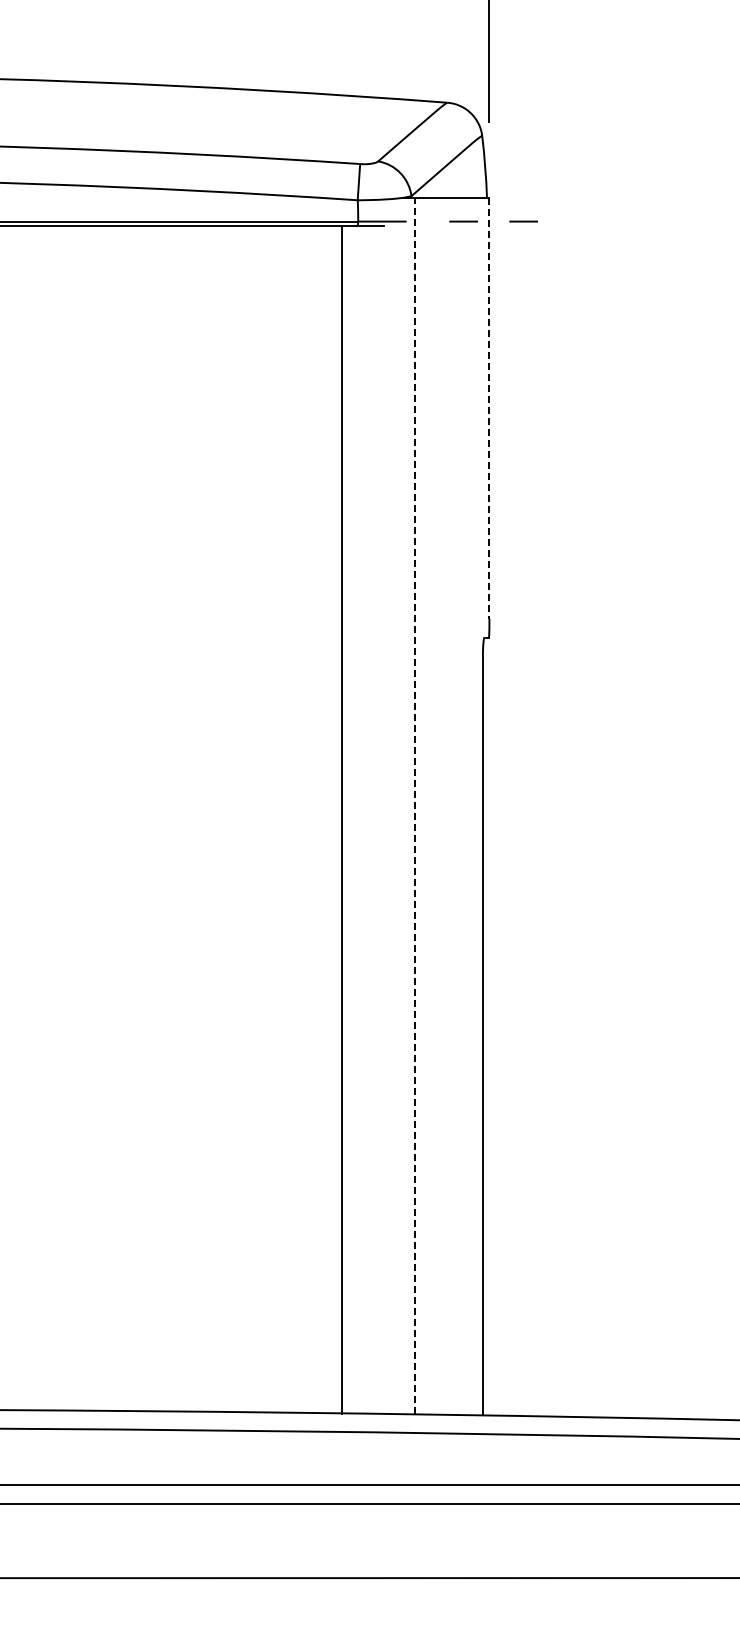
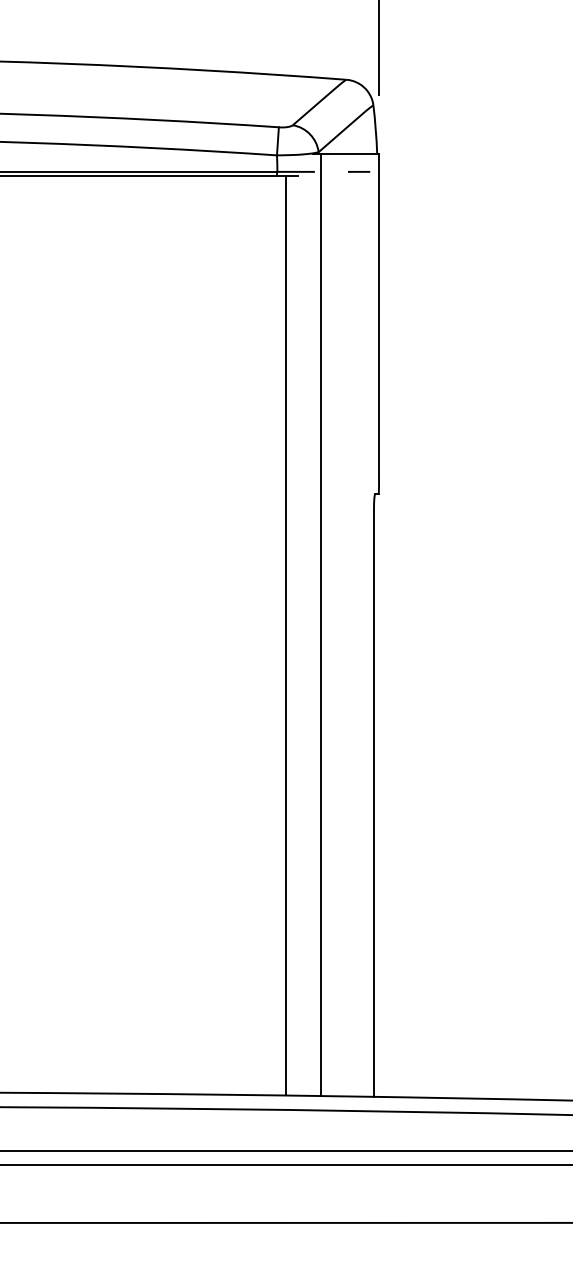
line: (523, 221) -> (405, 171), removed
line: (489, 408) -> (379, 316), dashed -> solid
line: (415, 805) -> (321, 624), dashed -> solid
line: (341, 819) -> (286, 635), moved

